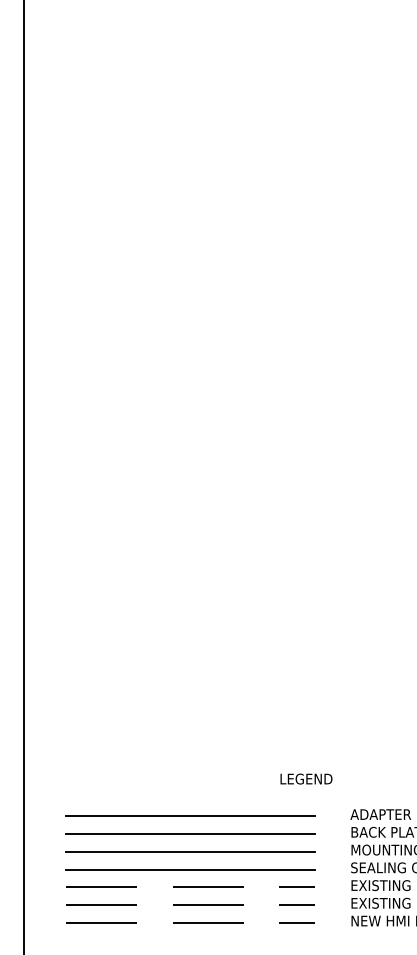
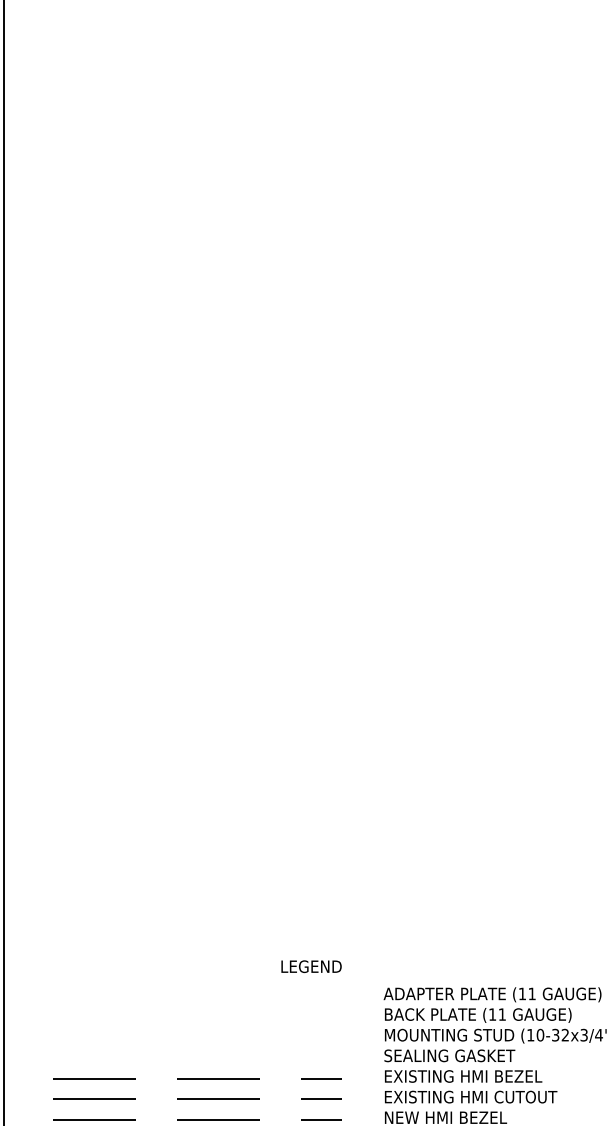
text: (306, 778) -> (311, 966), moved
line: (190, 816) -> (197, 996), removed
line: (190, 833) -> (197, 1016), removed
line: (190, 852) -> (197, 1037), removed
line: (190, 869) -> (197, 1057), removed

